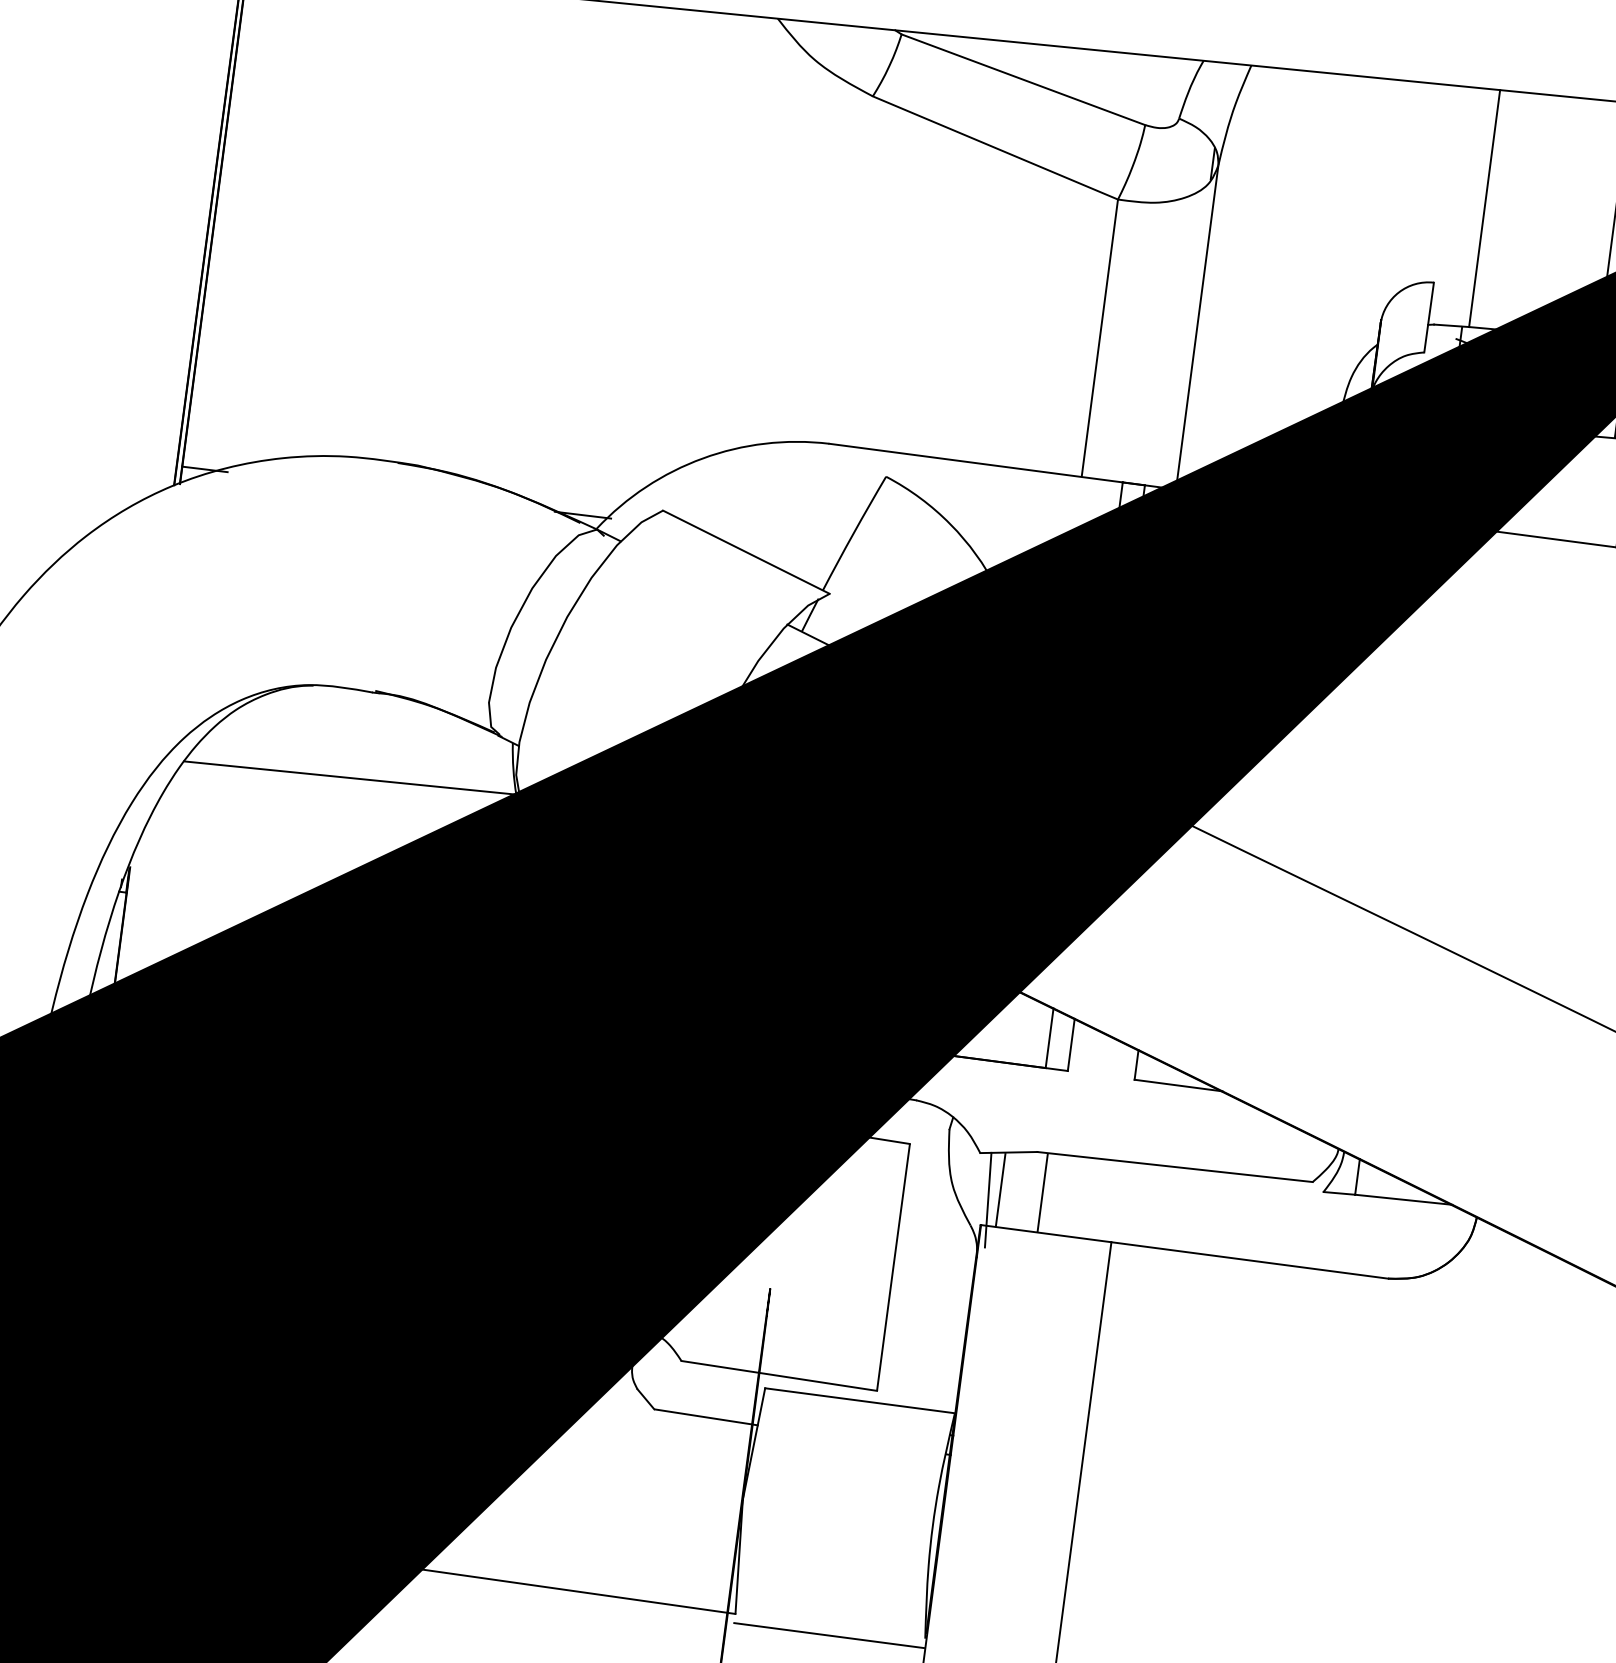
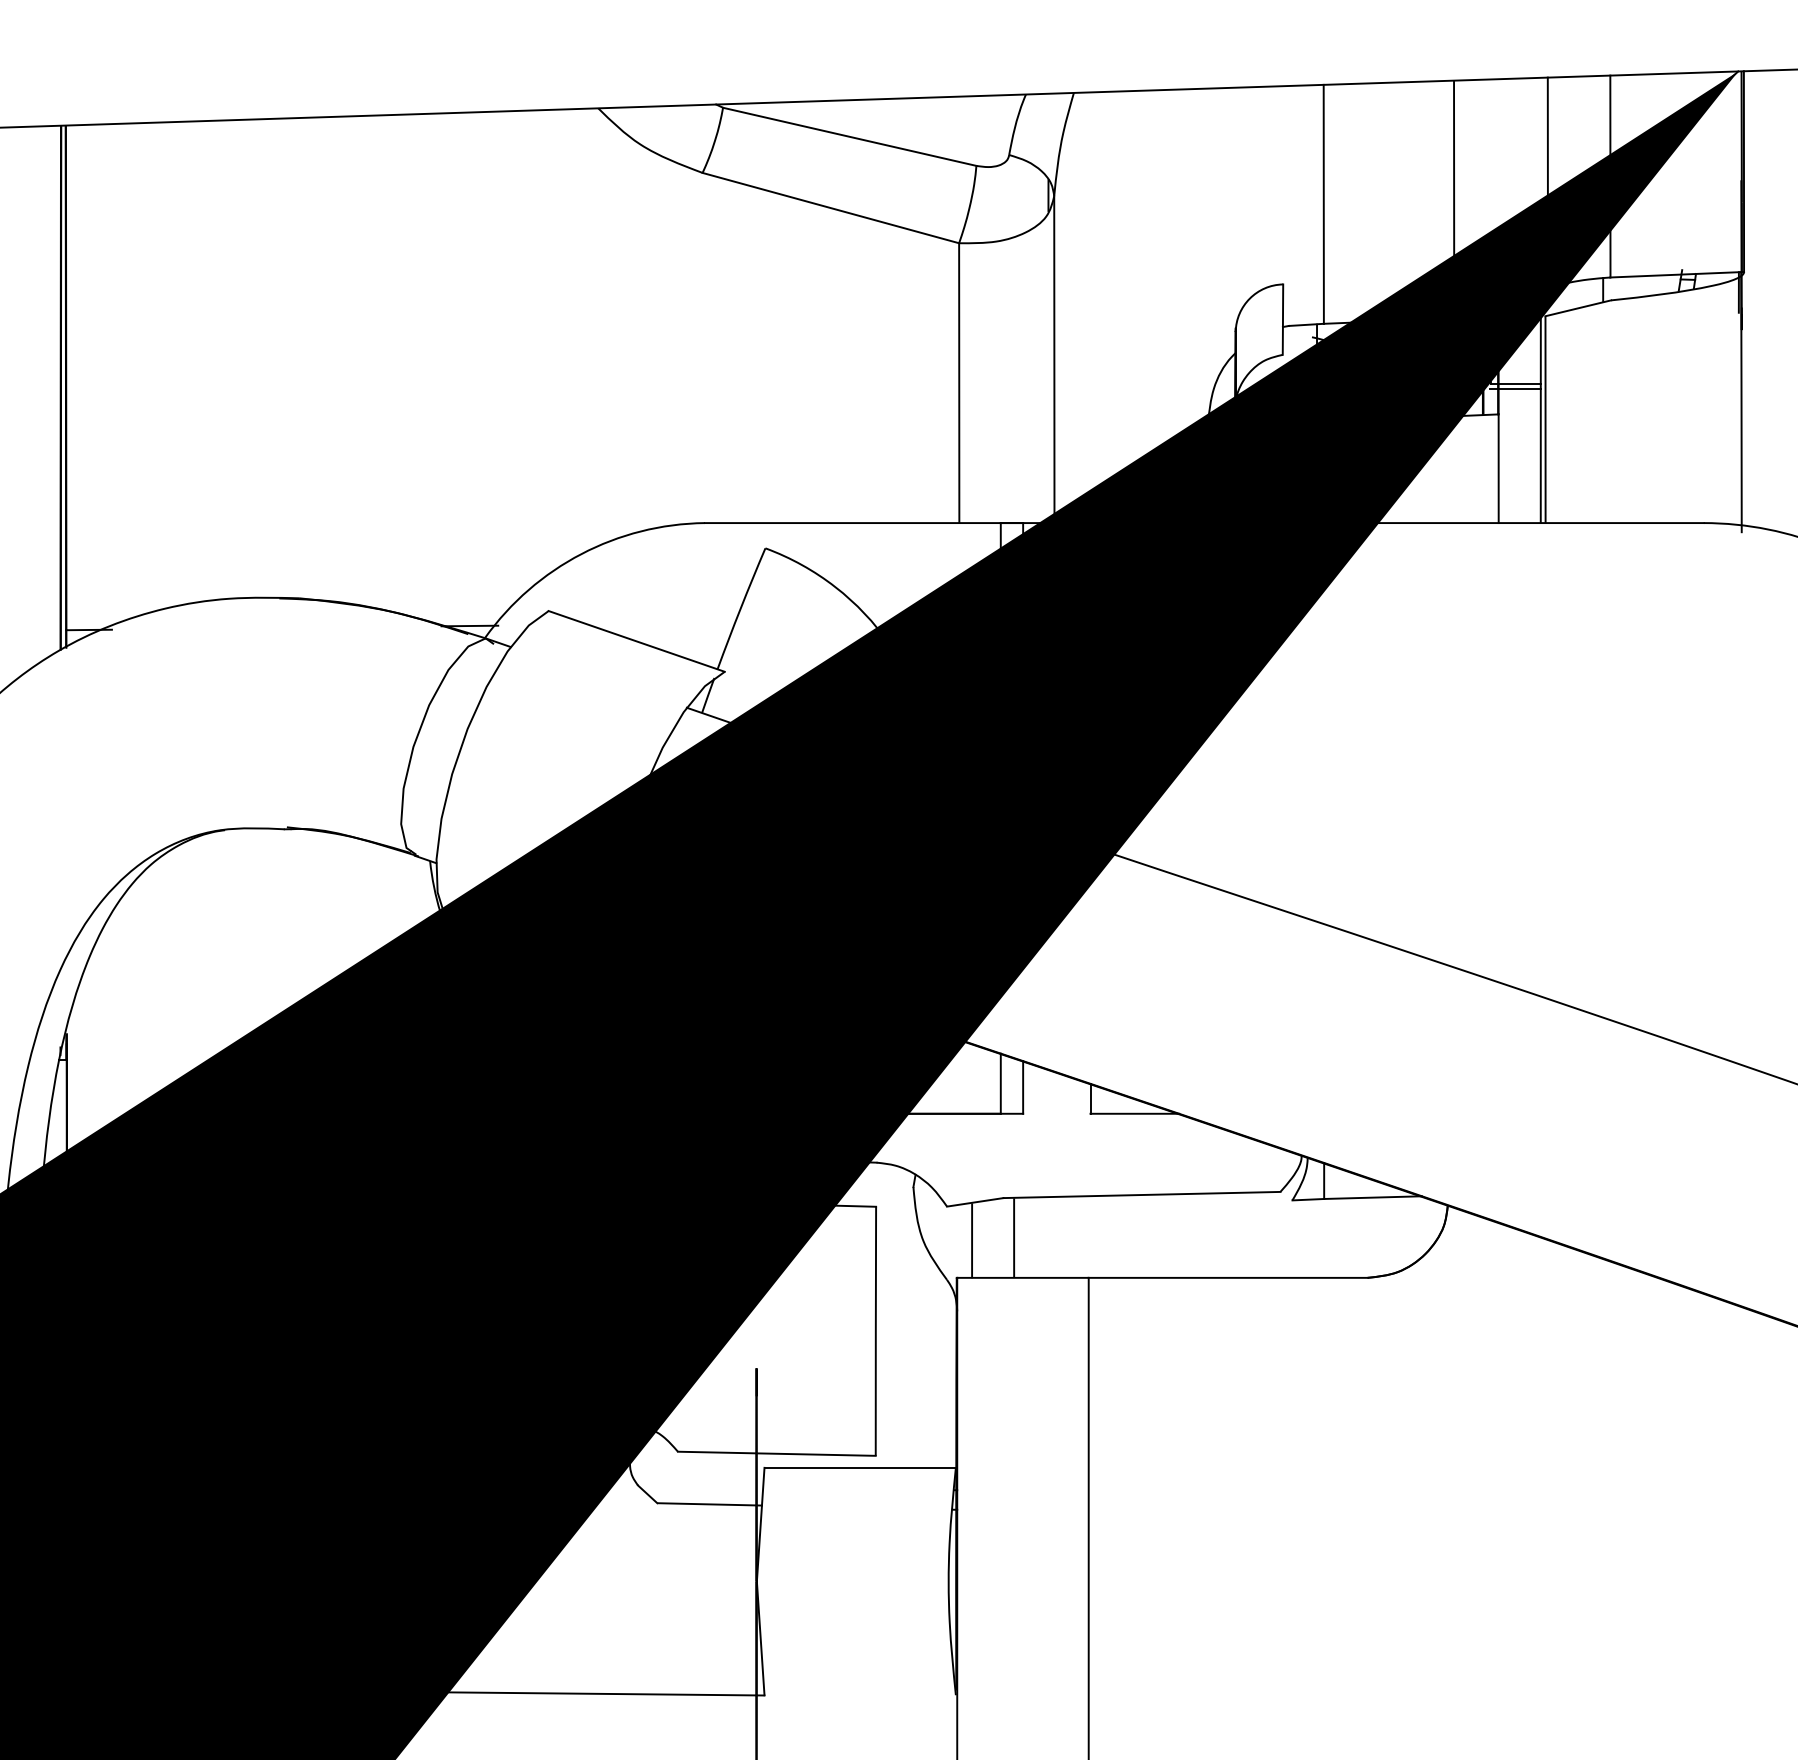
line: (352, 777) -> (275, 916), removed
line: (988, 1199) -> (961, 1251), removed
line: (828, 1635) -> (859, 1704), removed

